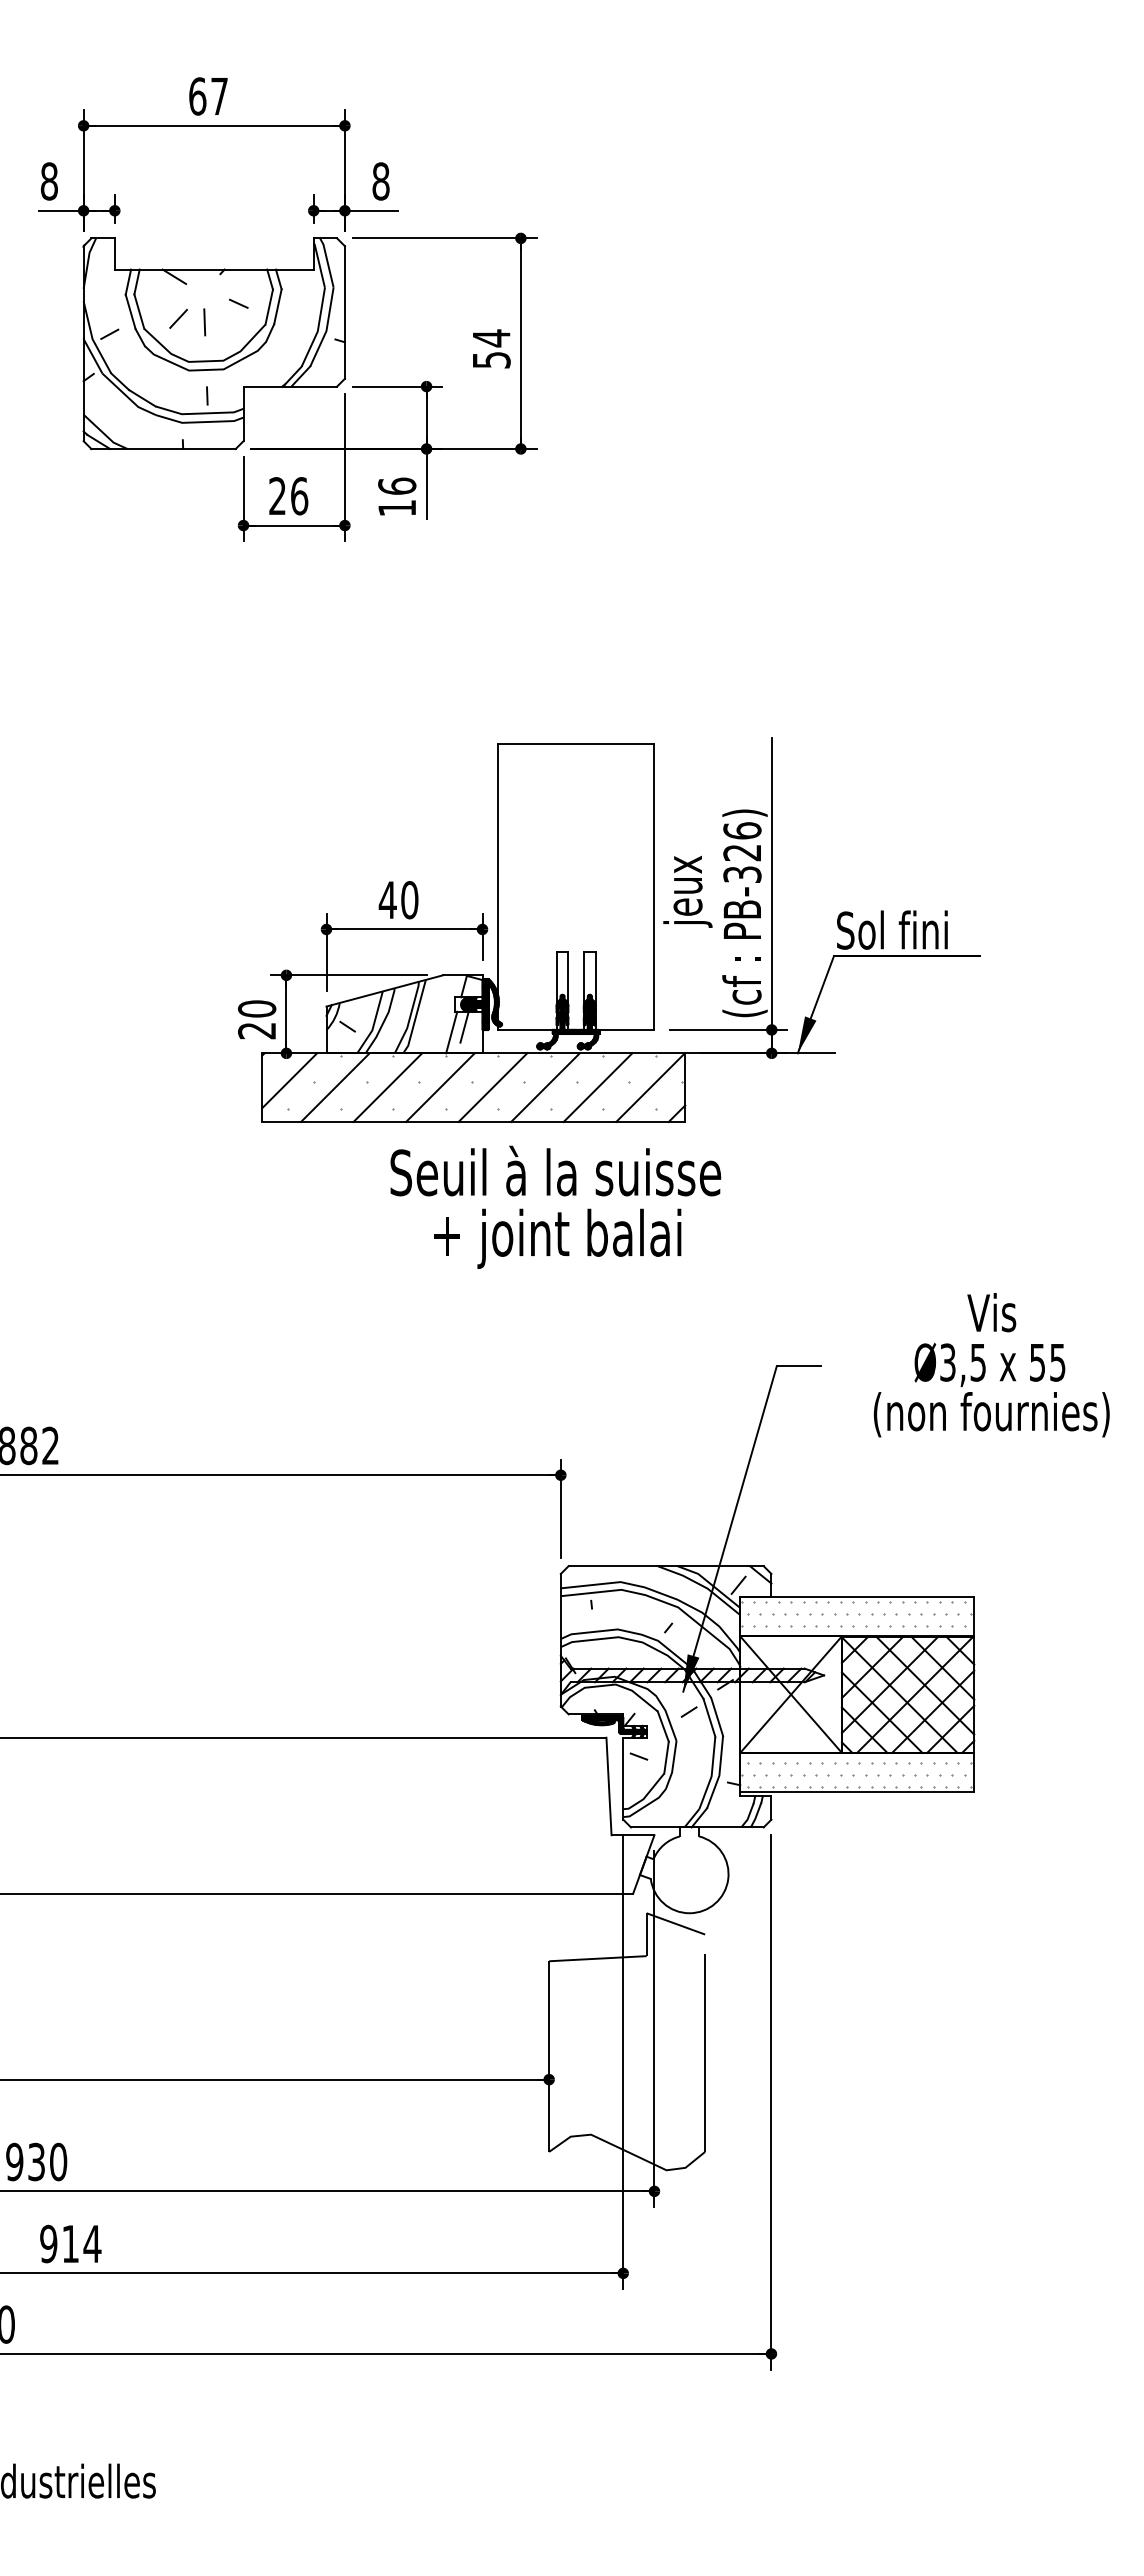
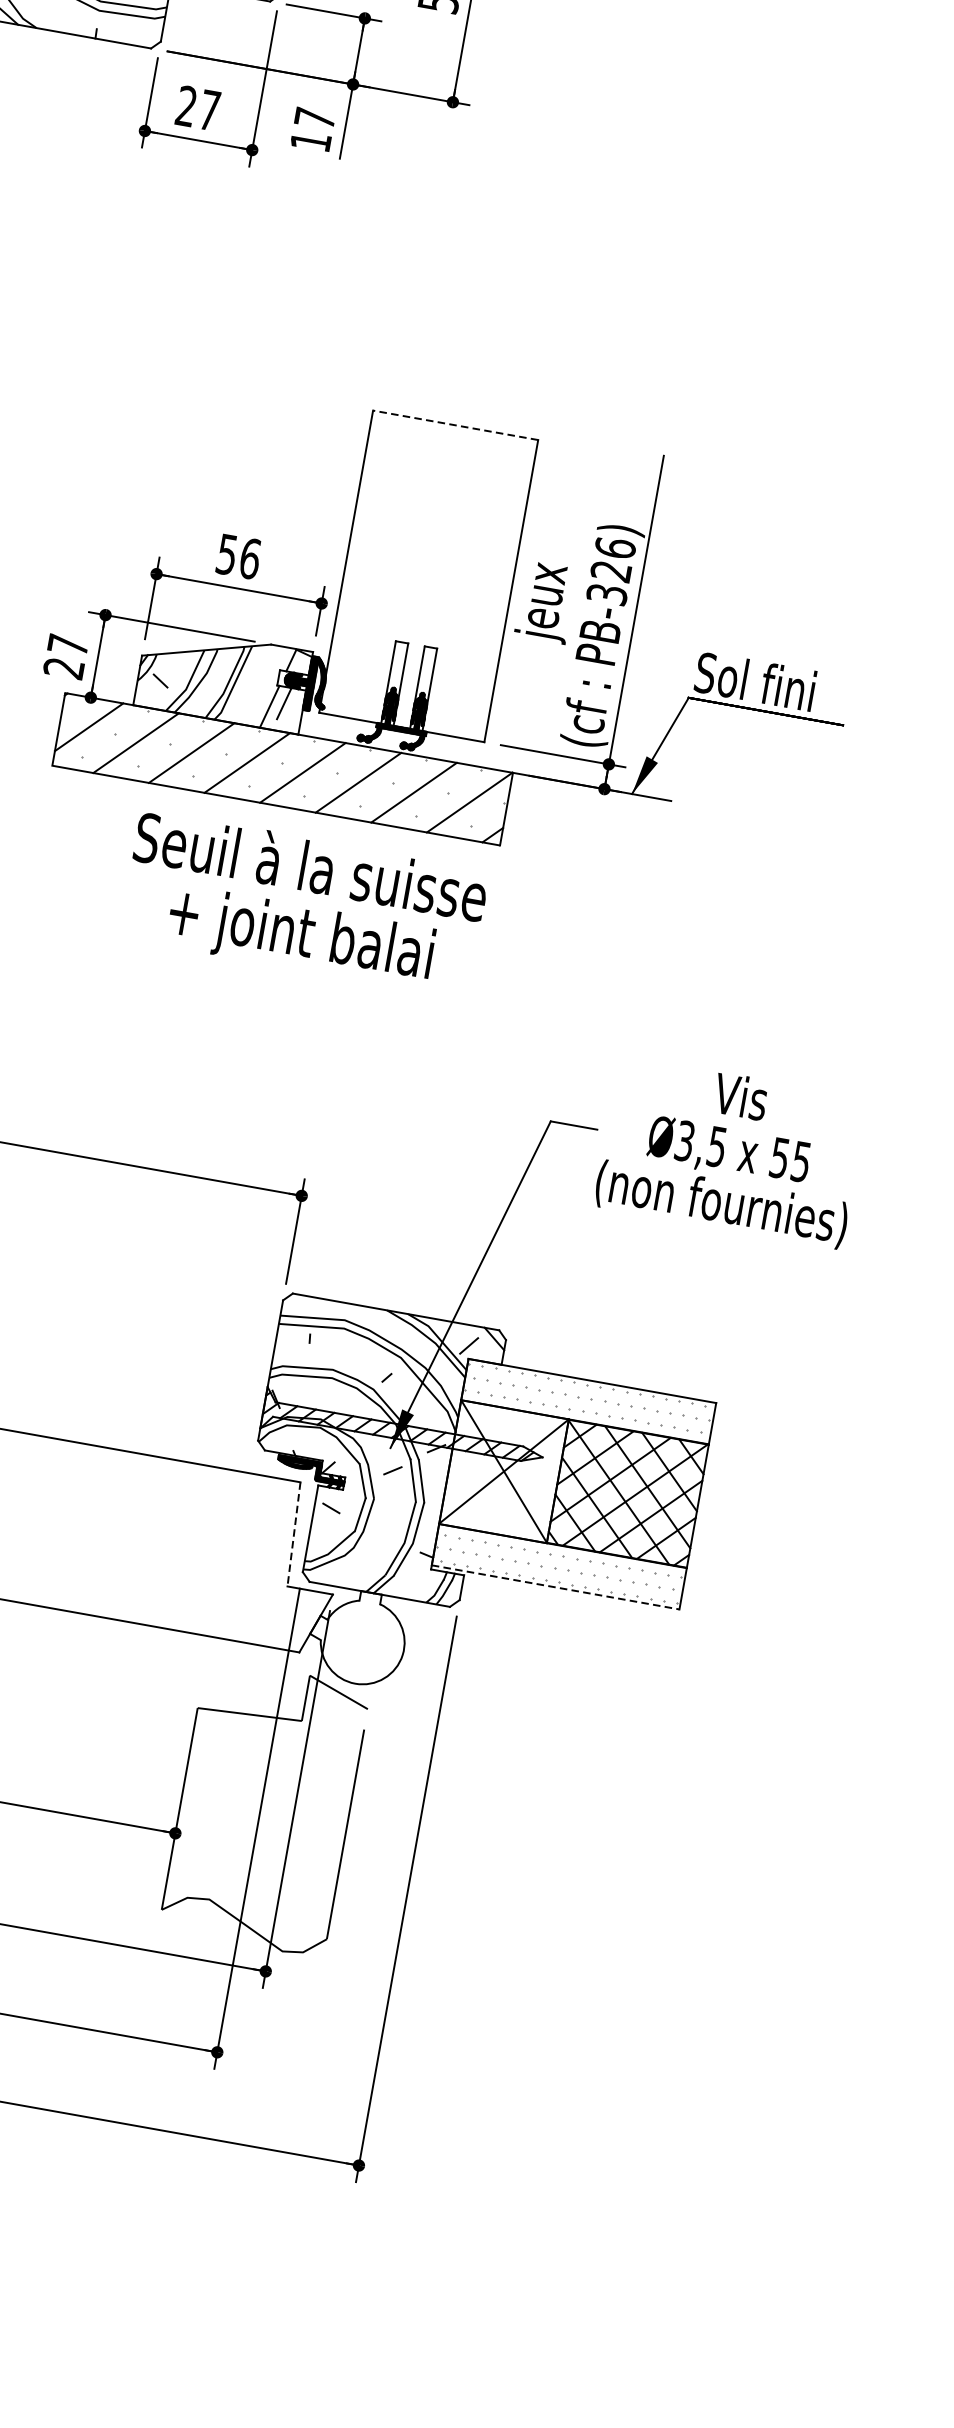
text: (397, 485) -> (315, 117), 16 -> 17
text: (299, 496) -> (209, 110), 26 -> 27
line: (576, 744) -> (456, 425), solid -> dashed
text: (398, 900) -> (238, 557), 40 -> 56
text: (257, 1008) -> (68, 644), 20 -> 27
text: (555, 1206) -> (304, 902), moved
text: (991, 1365) -> (730, 1152), moved
line: (609, 1786) -> (294, 1534), solid -> dashed
line: (857, 1792) -> (555, 1587), solid -> dashed

